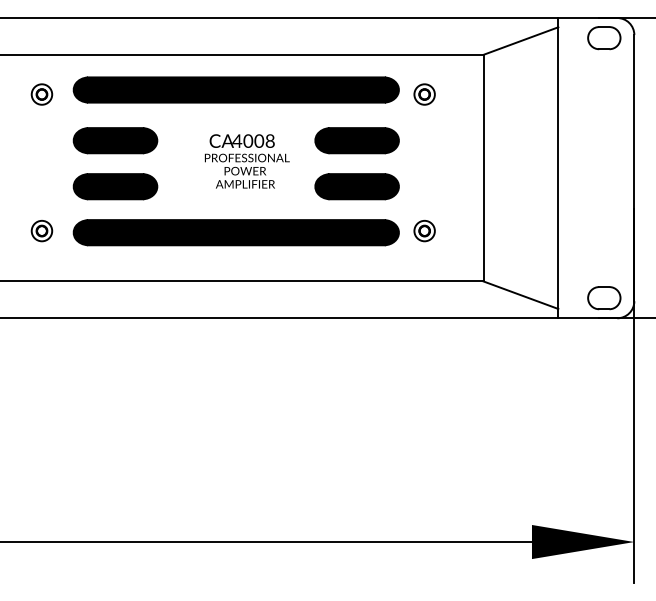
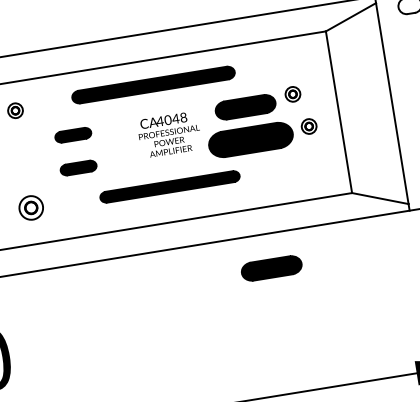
part: (235, 89) -> (152, 84), size x0.7
part: (424, 94) -> (292, 94), moved
part: (115, 140) -> (73, 135), size x0.6
text: (259, 140) -> (175, 118), 4008 -> 4048
part: (115, 186) -> (78, 167), size x0.6
part: (356, 186) -> (250, 140), size x1.4
part: (41, 231) -> (31, 208), size x1.6
part: (424, 231) -> (309, 126), moved
part: (235, 232) -> (169, 186), size x0.6
part: (356, 366) -> (271, 268), added

